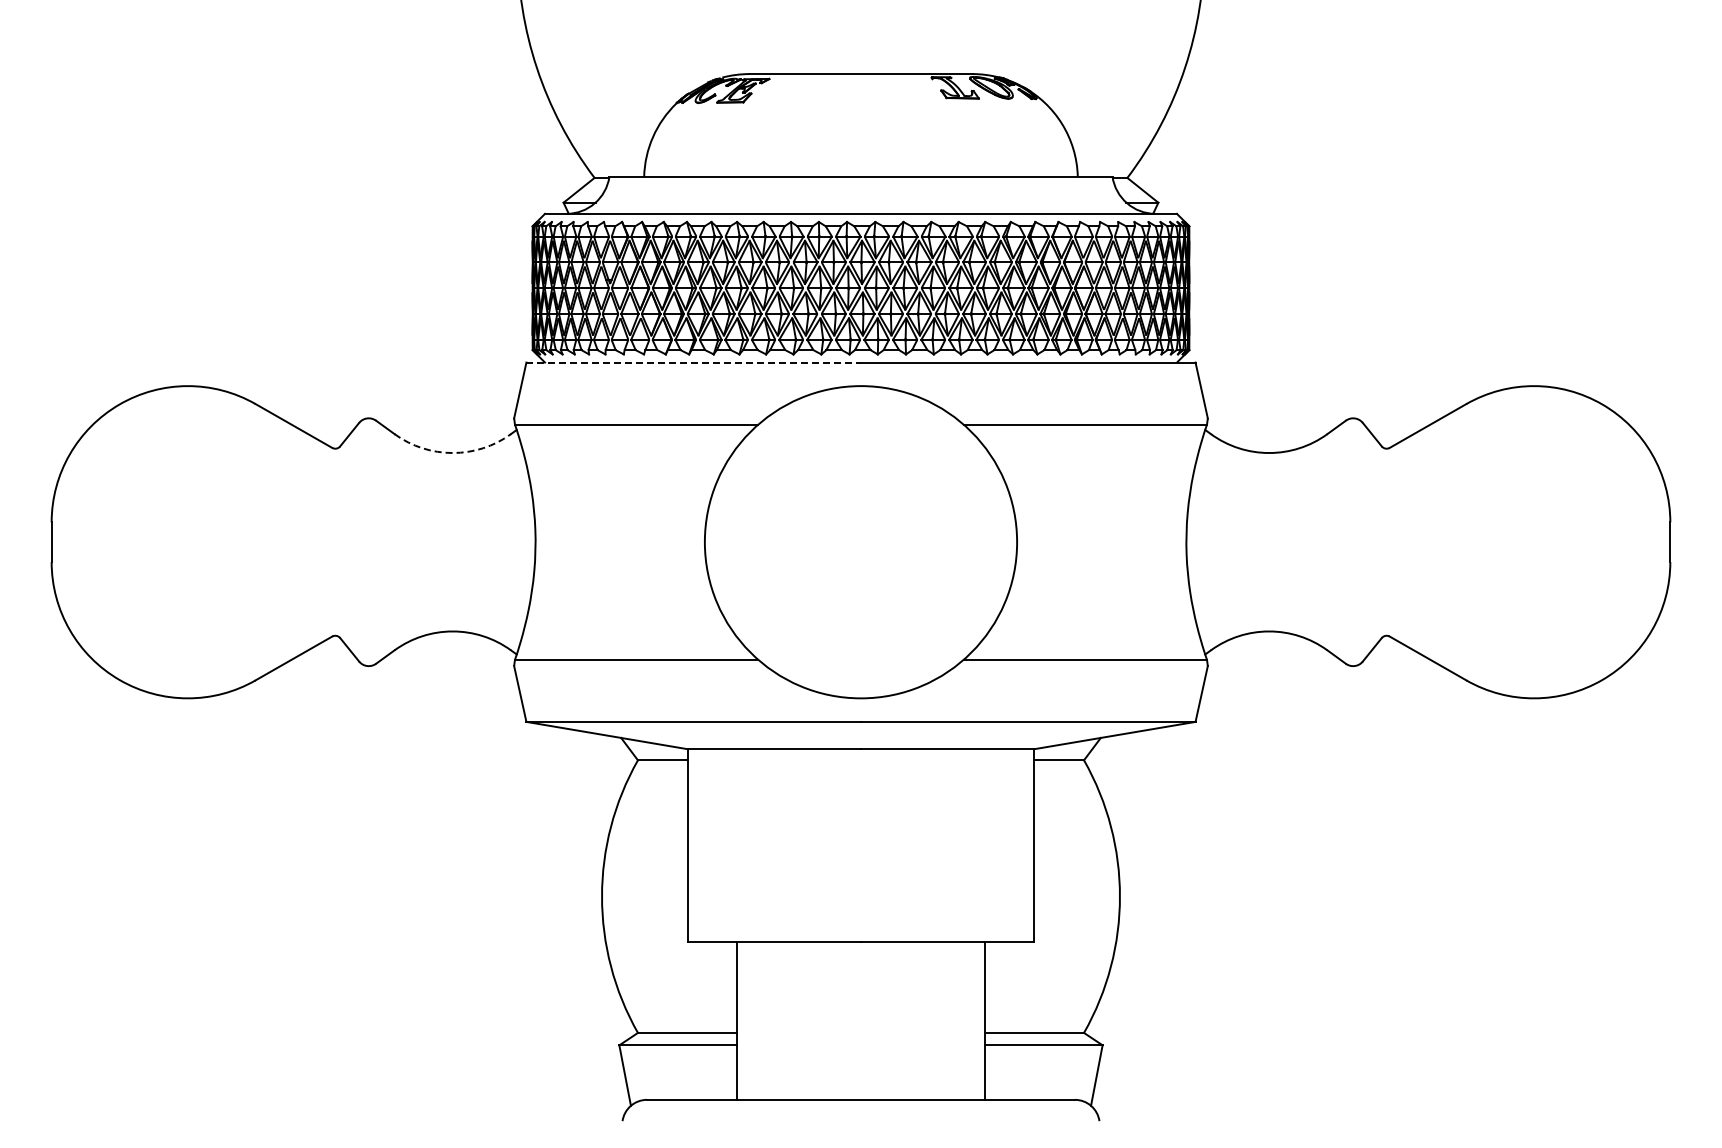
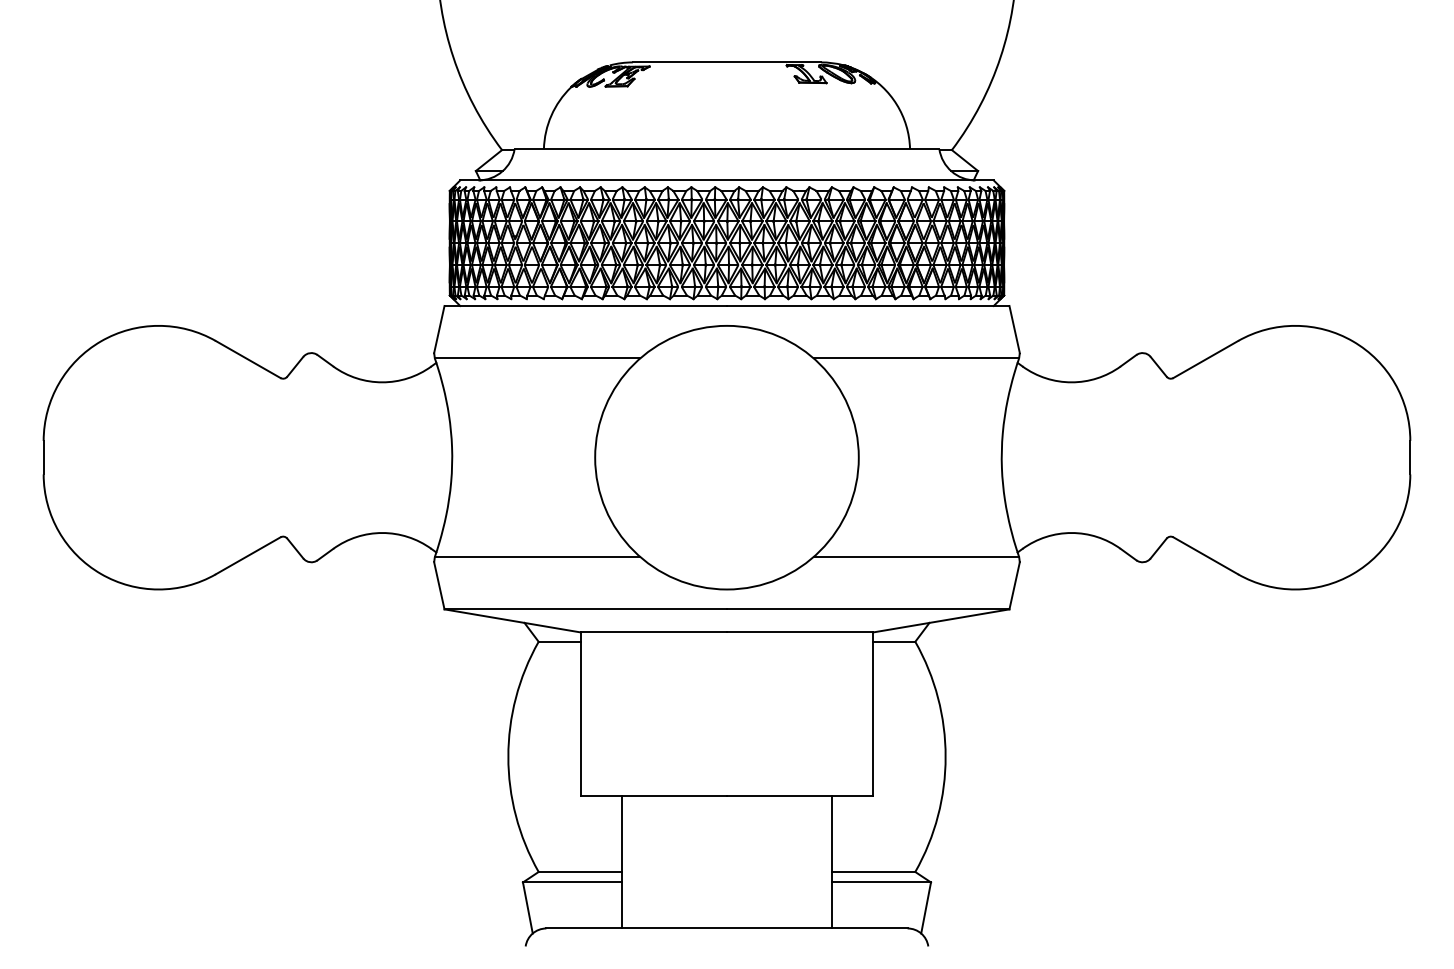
line: (694, 362) -> (586, 305), dashed -> solid
arc: (452, 453) -> (382, 382), dashed -> solid

